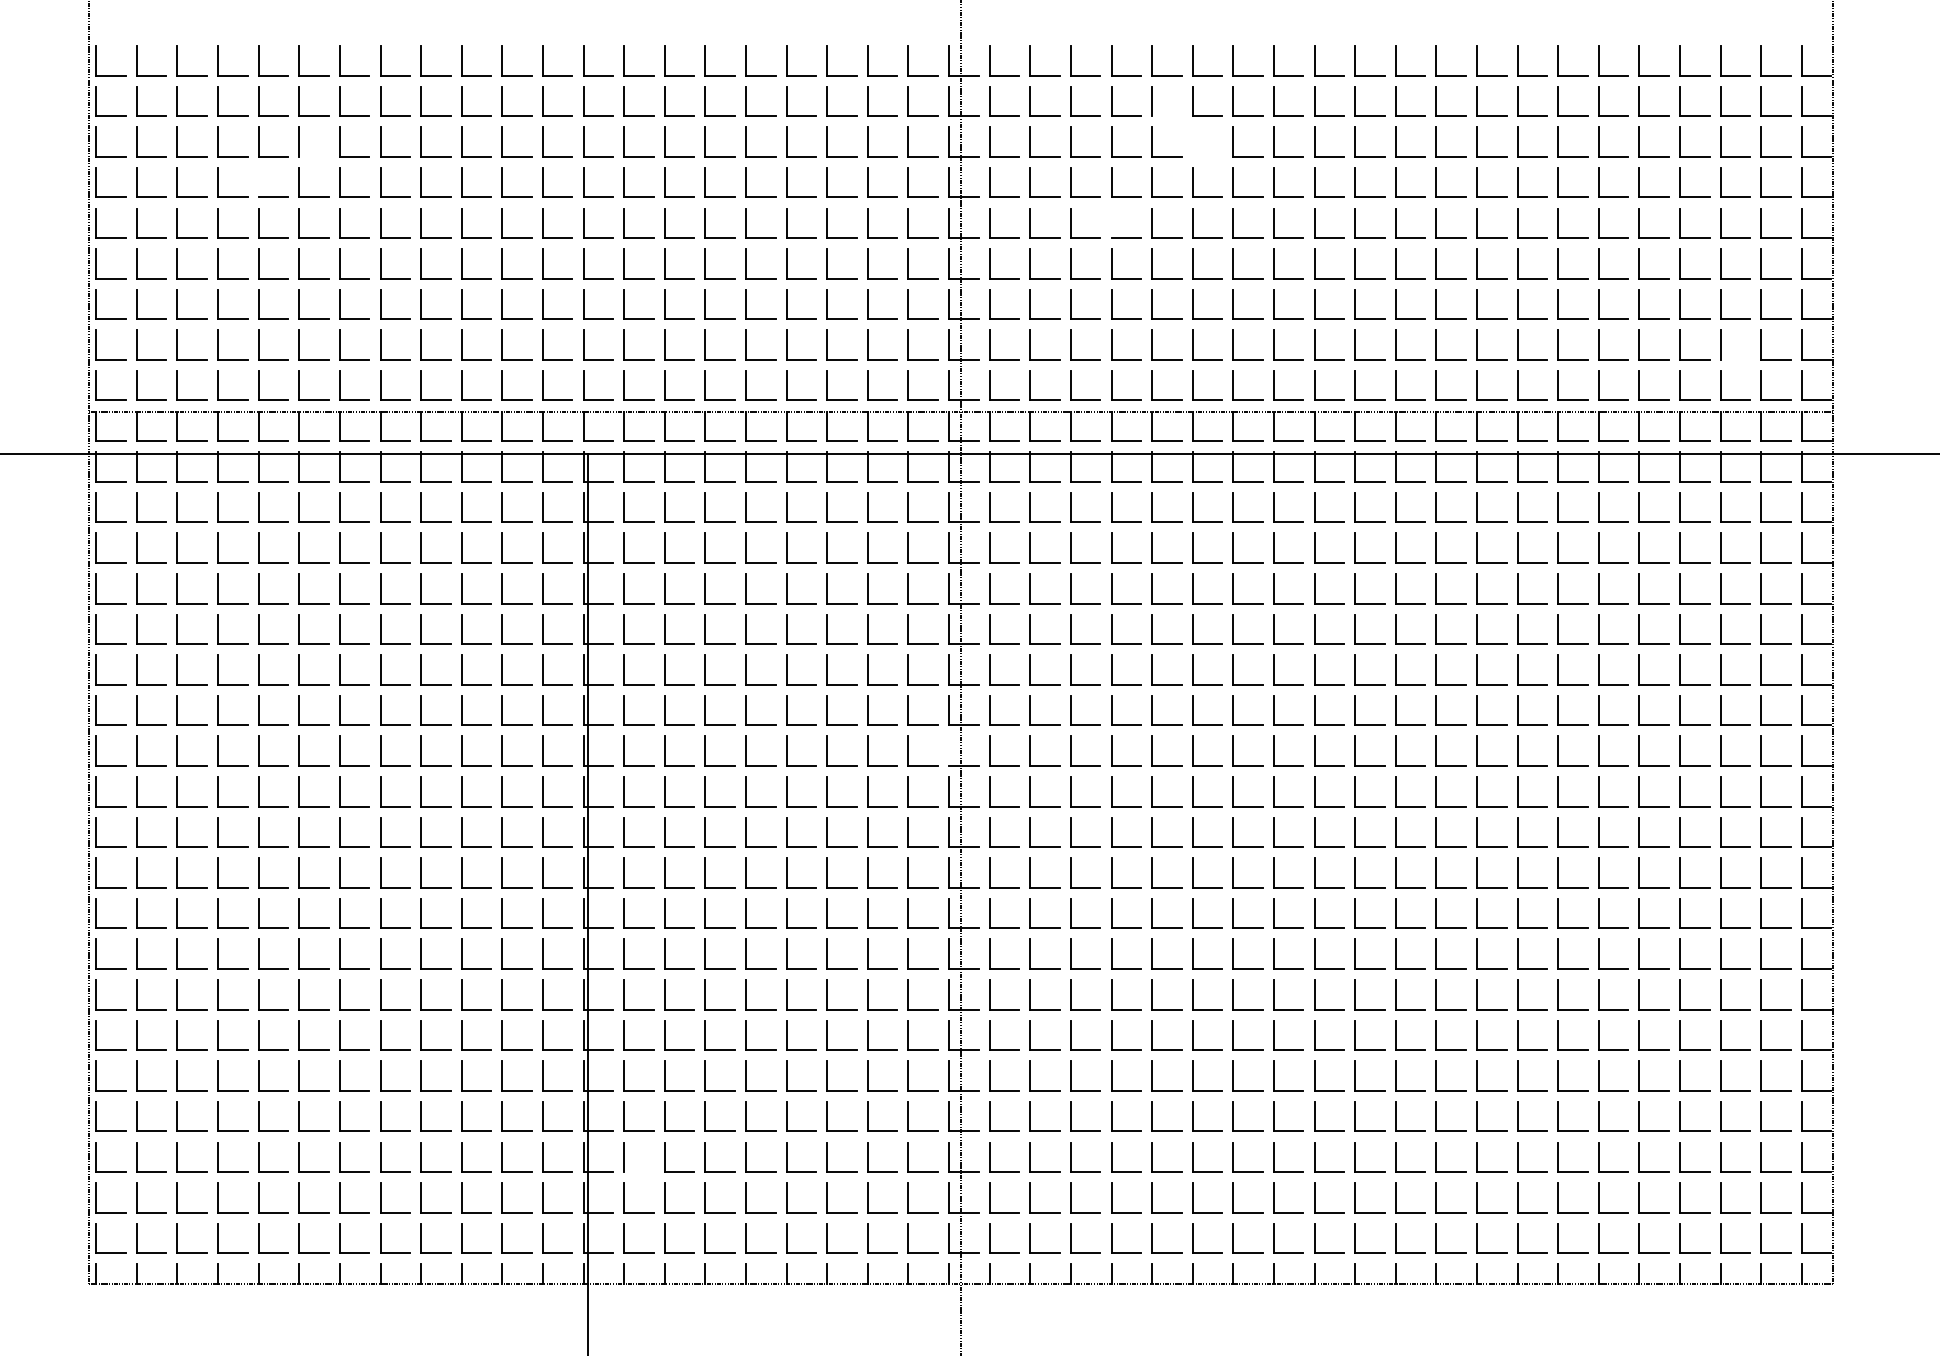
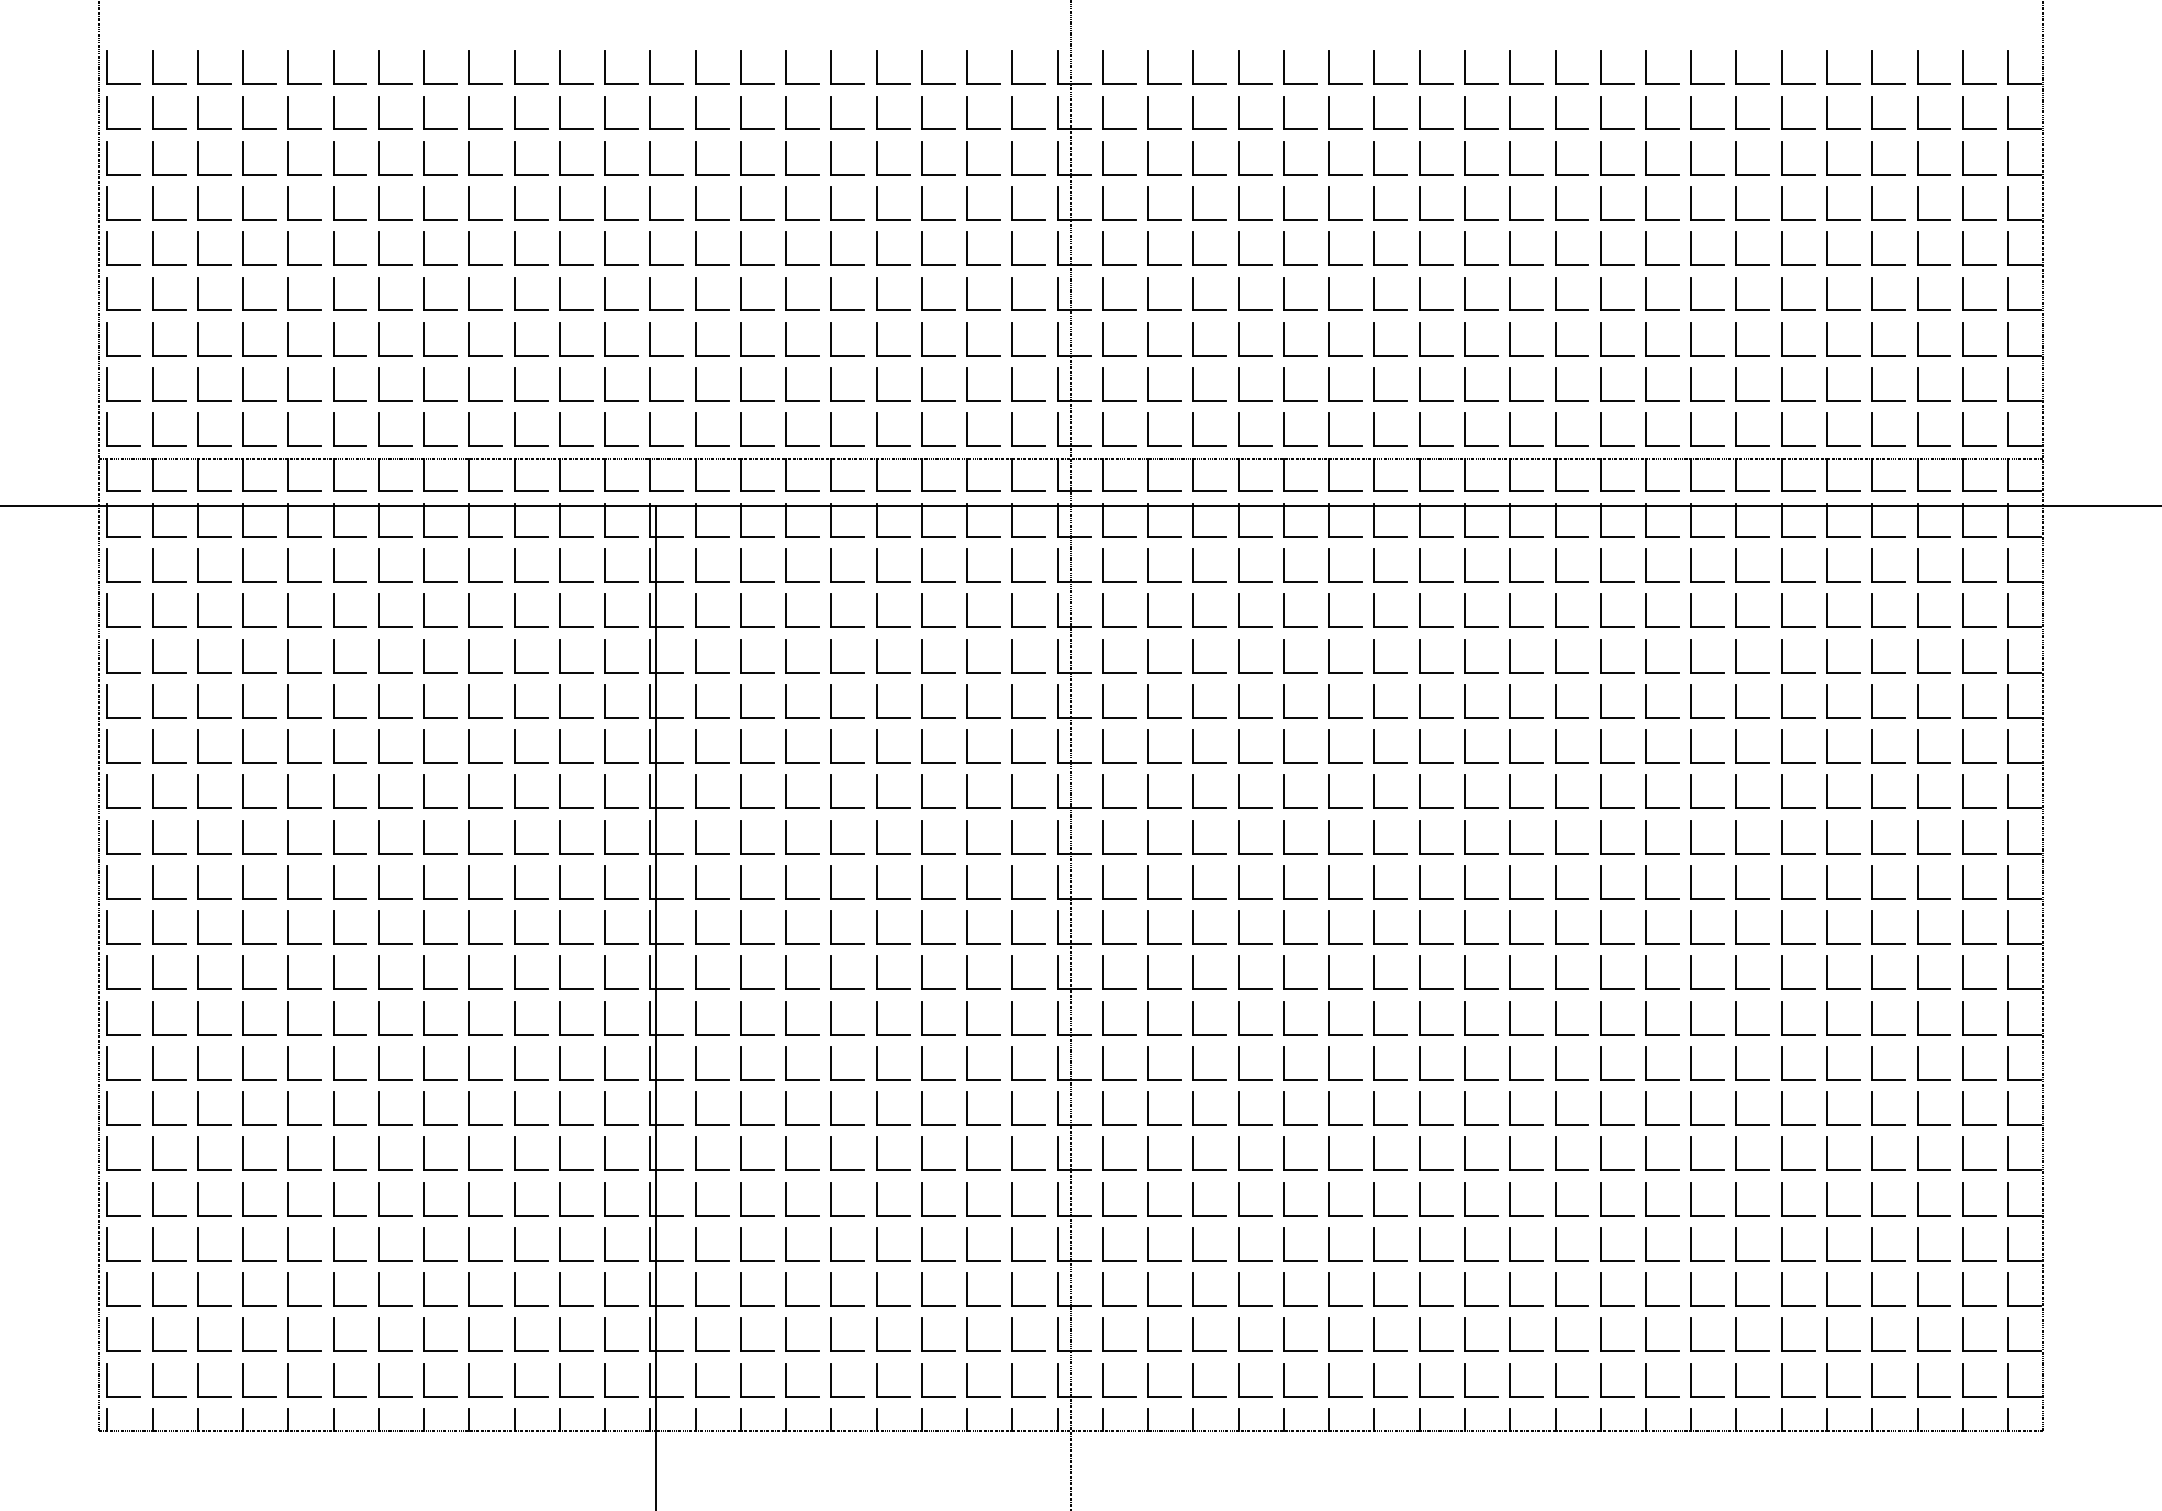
line: (1166, 116) -> (1299, 129), added
part: (1193, 141) -> (1330, 157), added
line: (313, 156) -> (349, 174), added
line: (258, 182) -> (288, 203), added
line: (1111, 223) -> (1238, 249), added
line: (1735, 359) -> (1934, 400), added
line: (949, 750) -> (1058, 836), added
line: (638, 1172) -> (711, 1306), added

